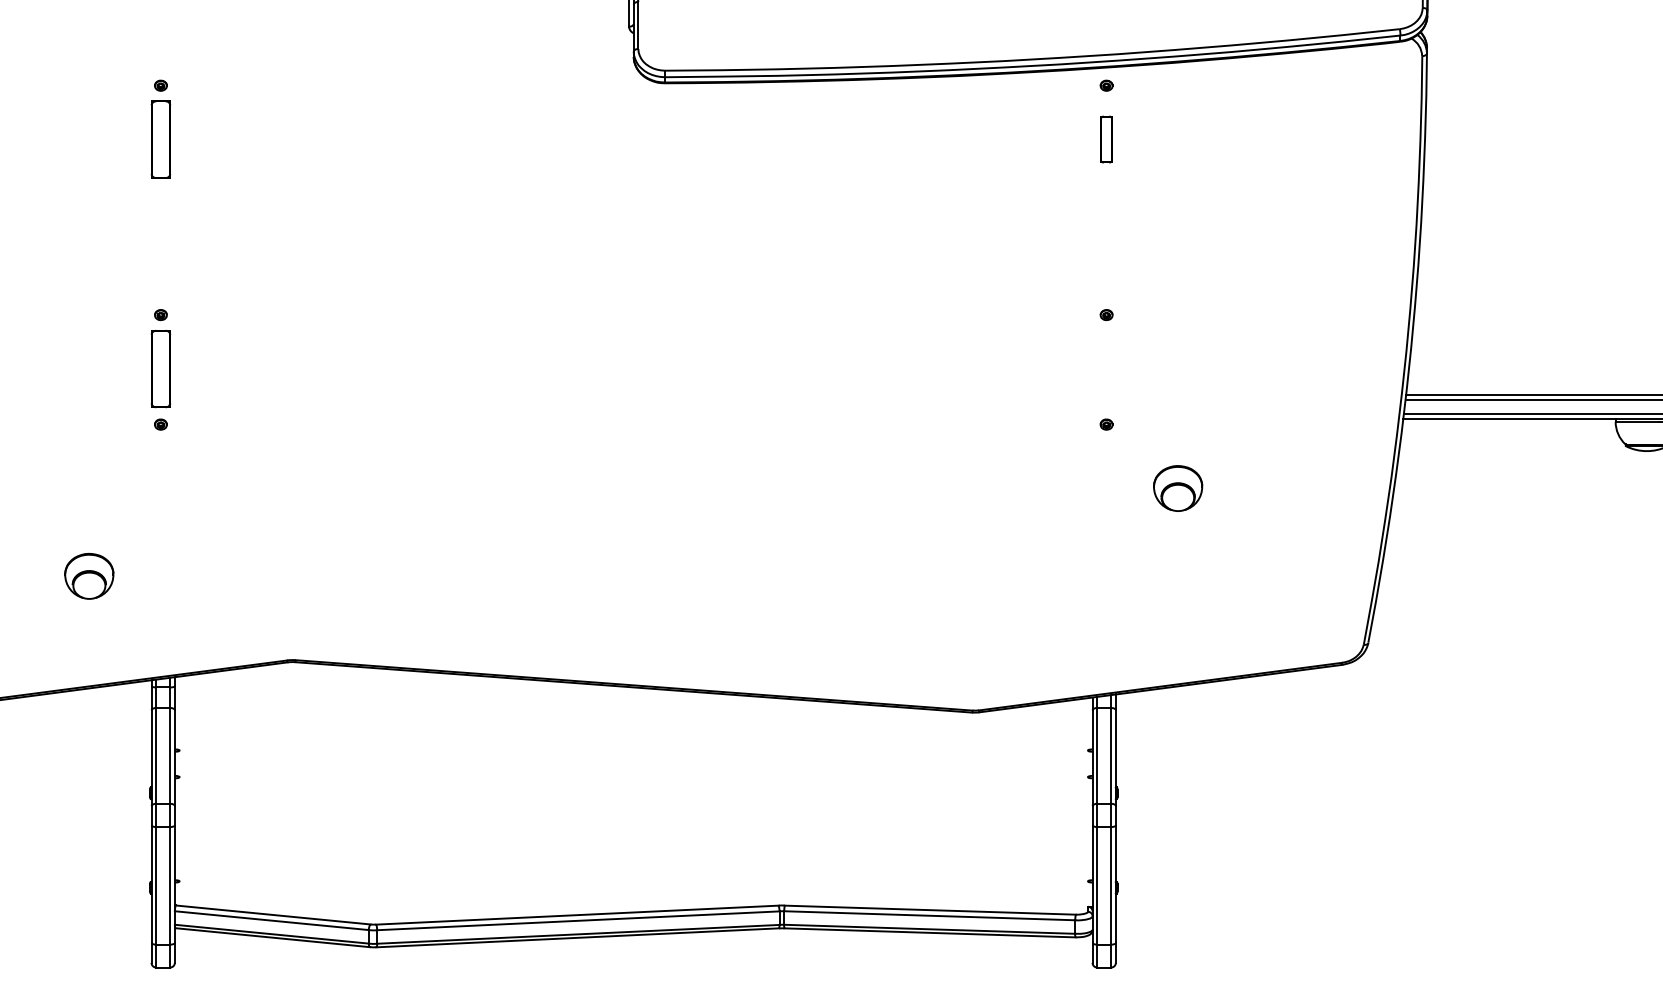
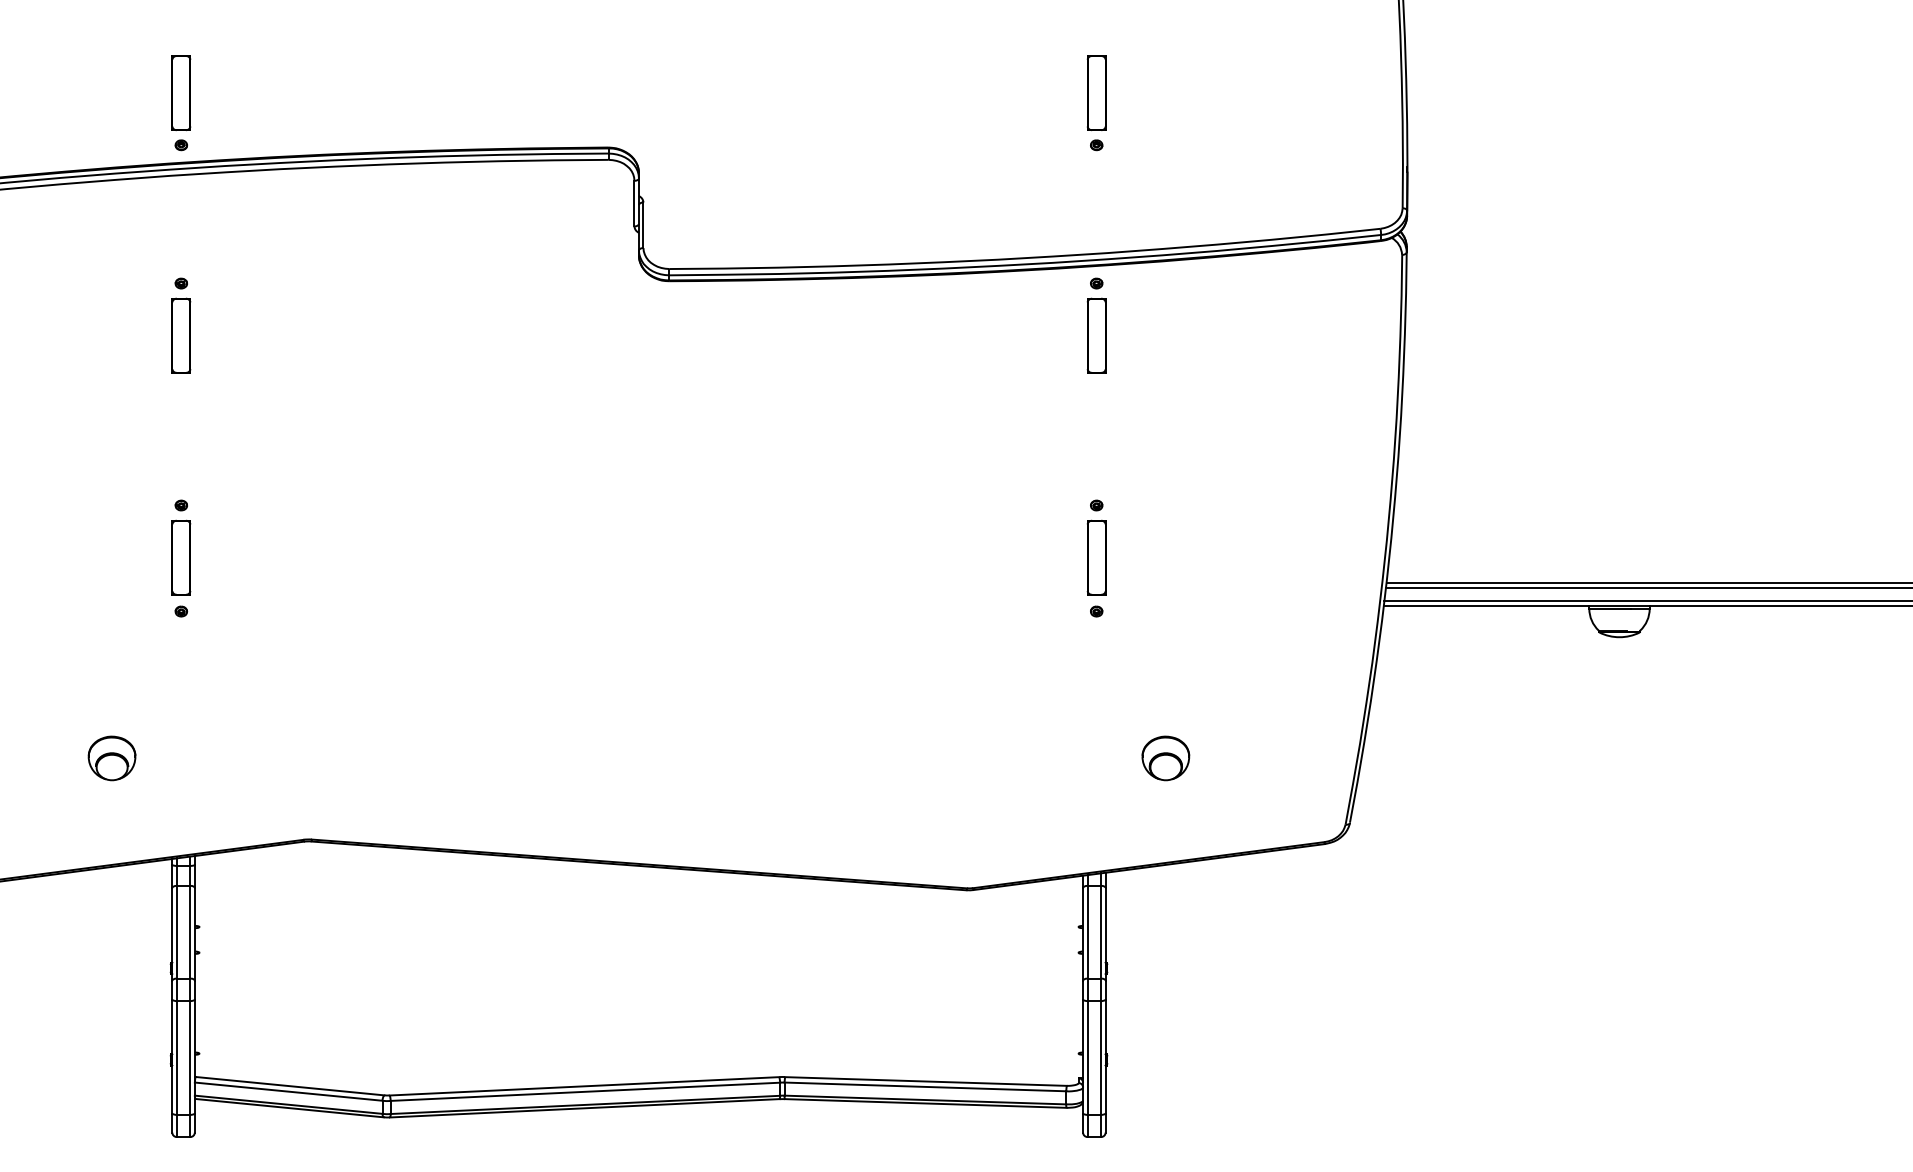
part: (1106, 139) -> (1096, 335), size x1.67
part: (1106, 368) -> (1096, 557), added
part: (1177, 488) -> (1165, 758), moved

